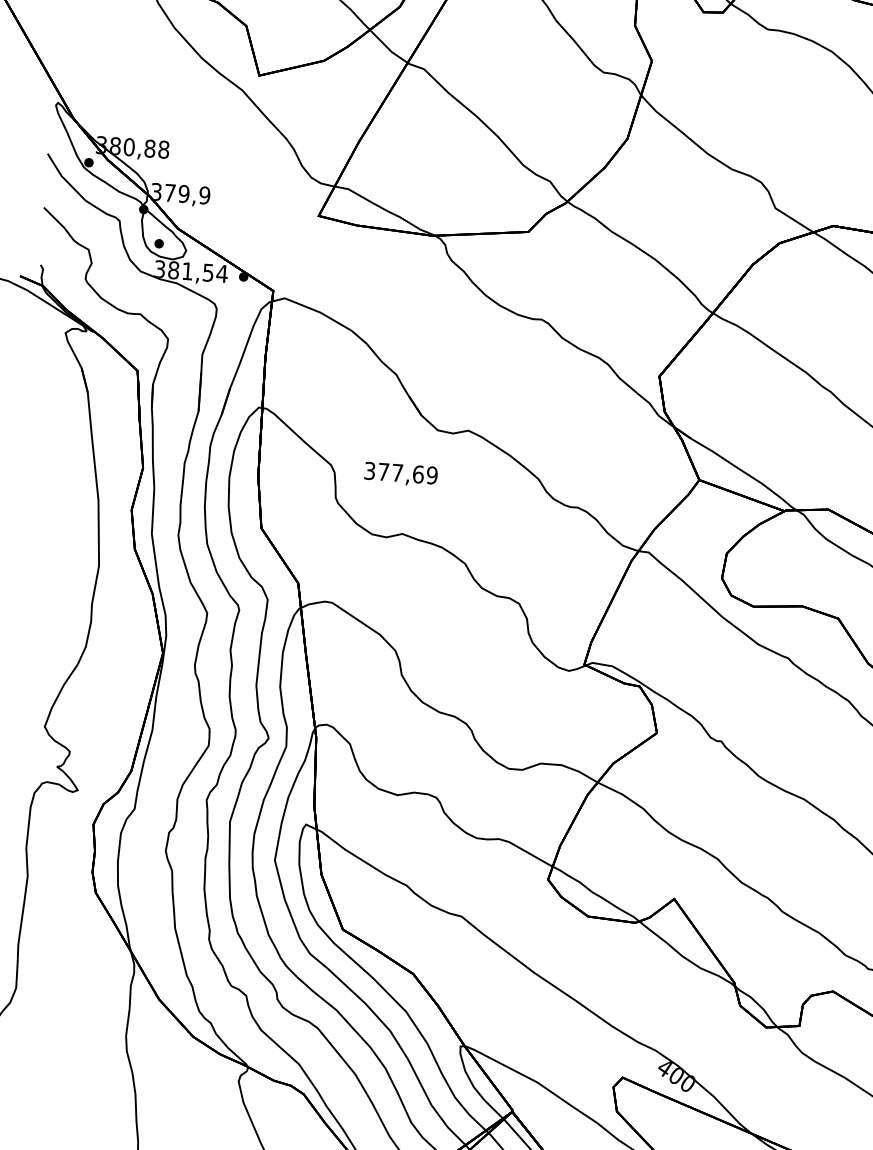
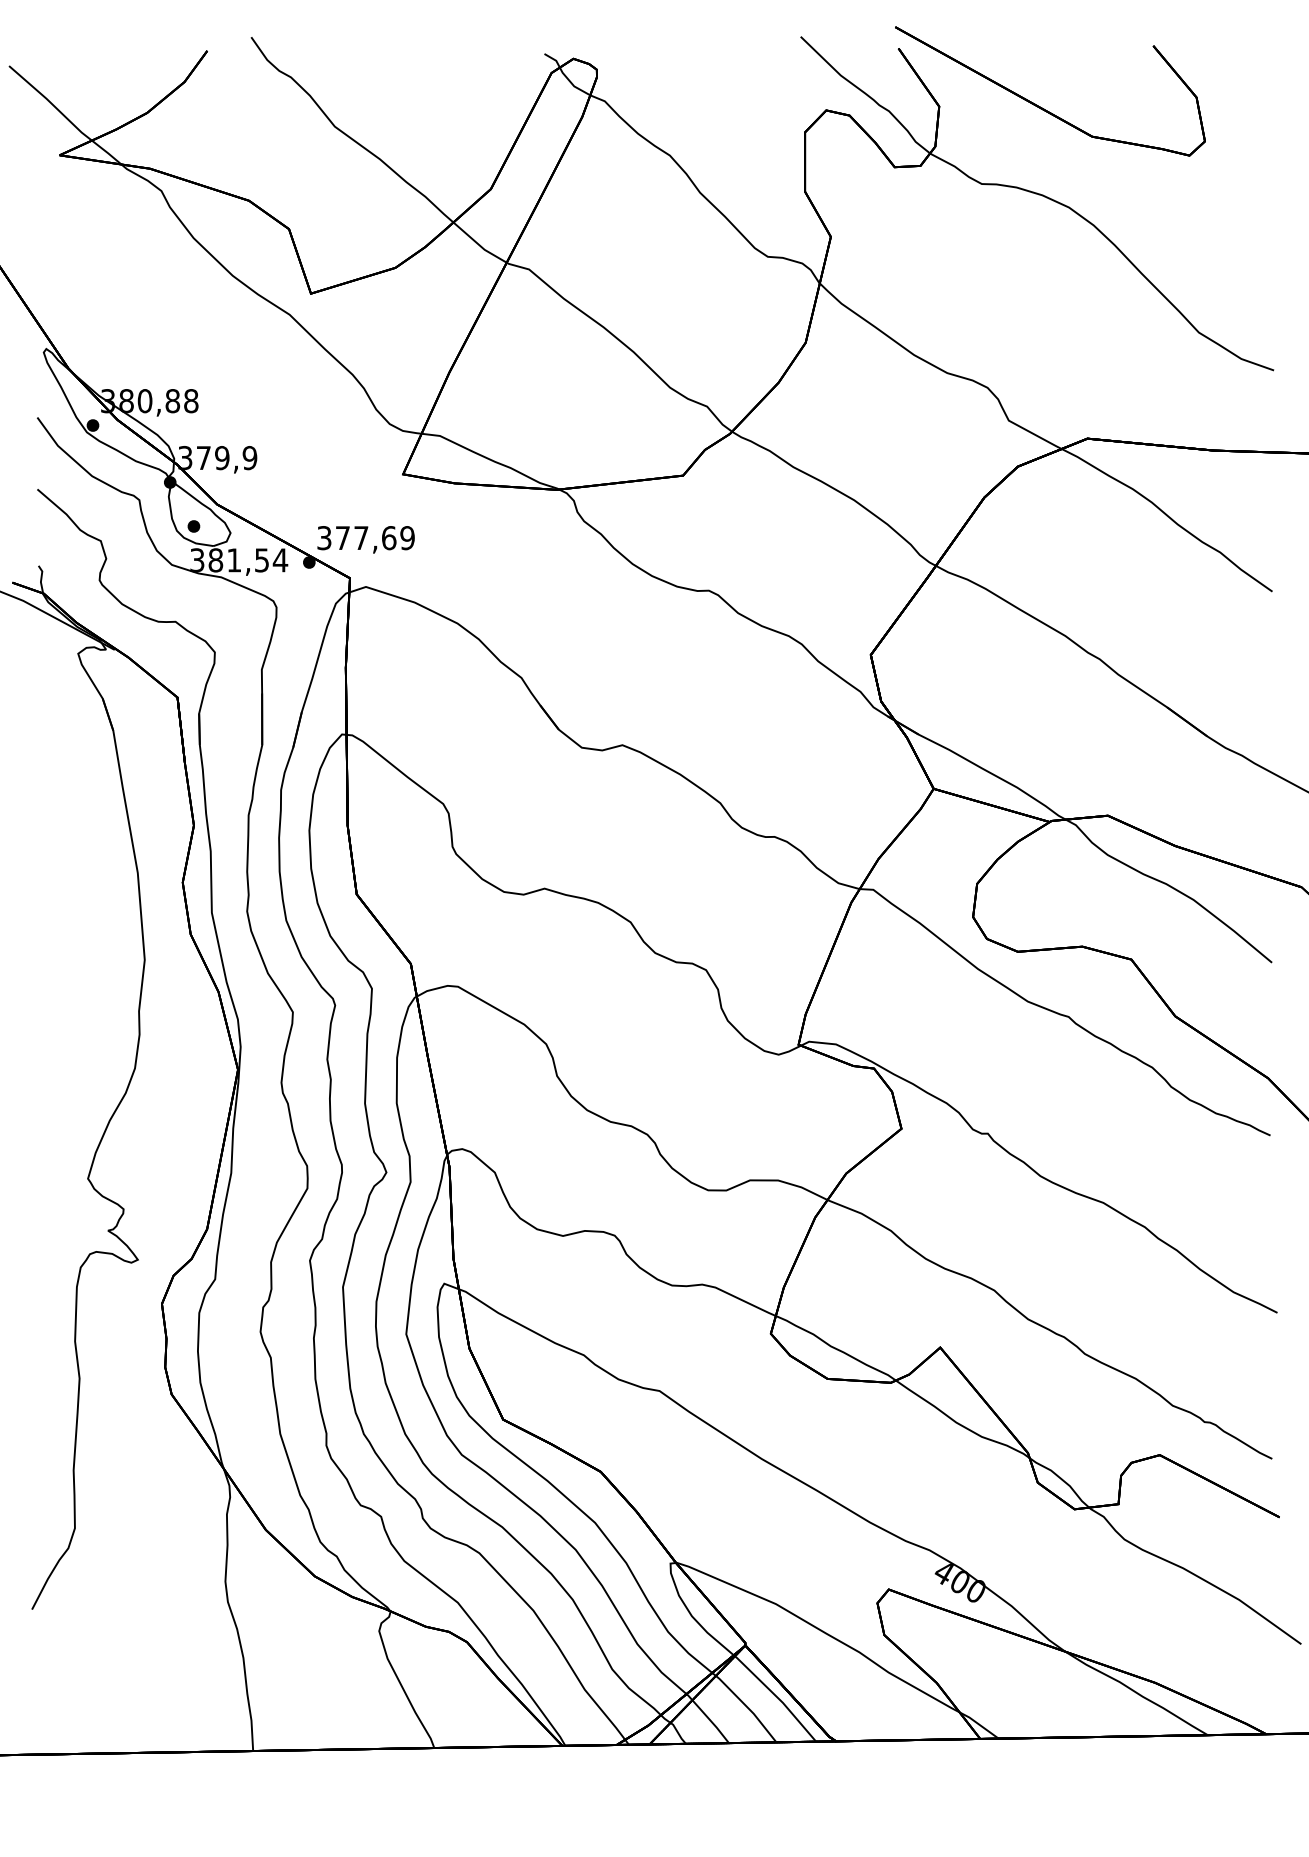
text: (400, 474) -> (365, 539), moved

